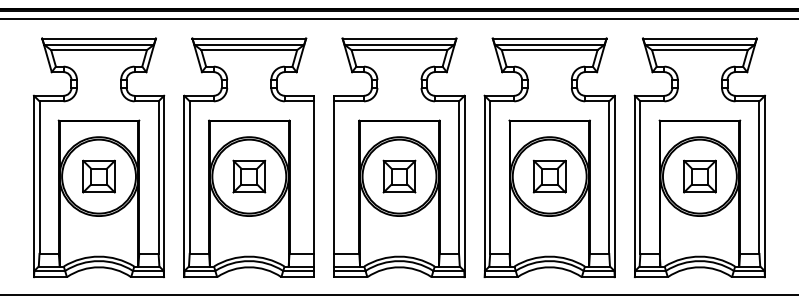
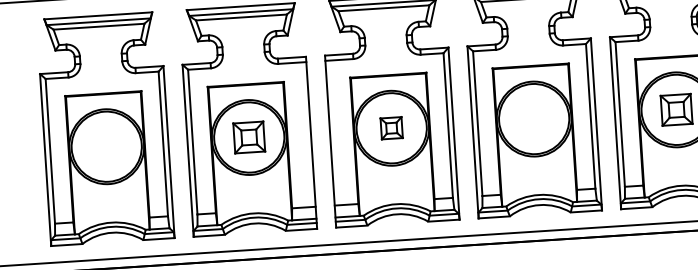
part: (98, 176) -> (106, 146), removed
part: (399, 176) -> (391, 128), size x0.7
part: (549, 176) -> (533, 118), removed

